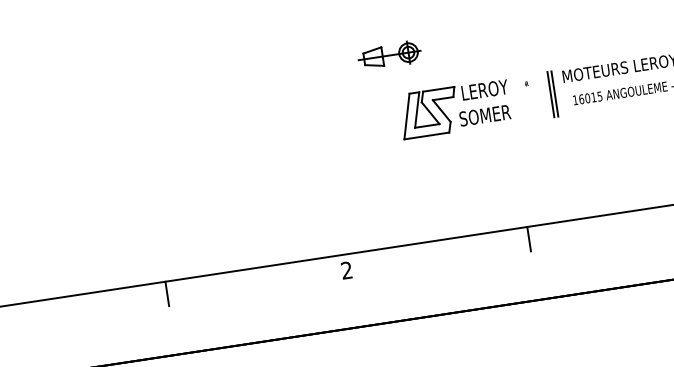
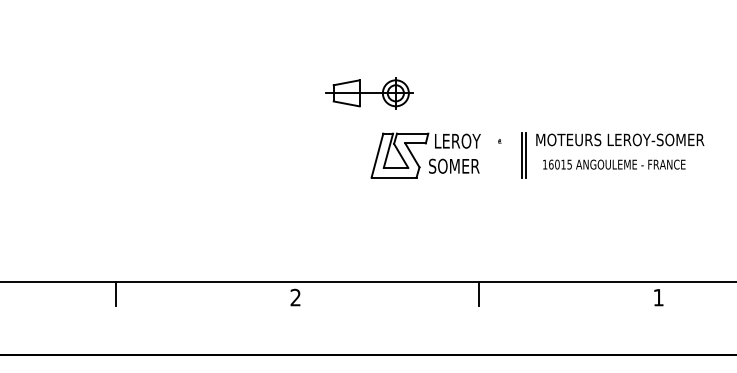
part: (389, 54) -> (369, 92), size x1.4

